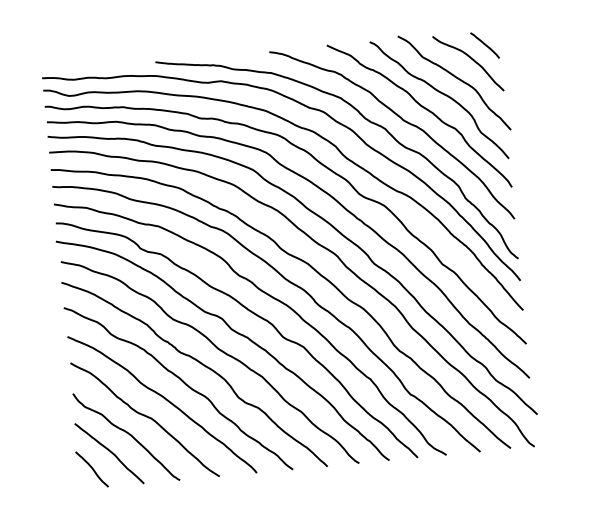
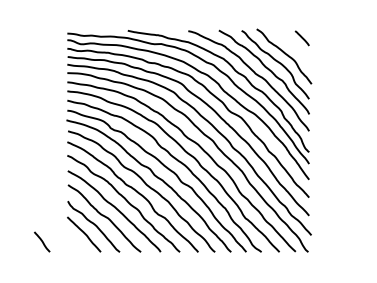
curve: (469, 58) -> (293, 44), removed
line: (92, 468) -> (42, 241), moved

